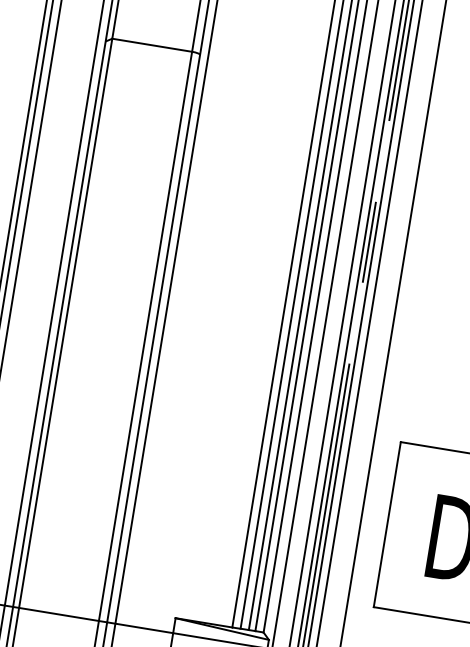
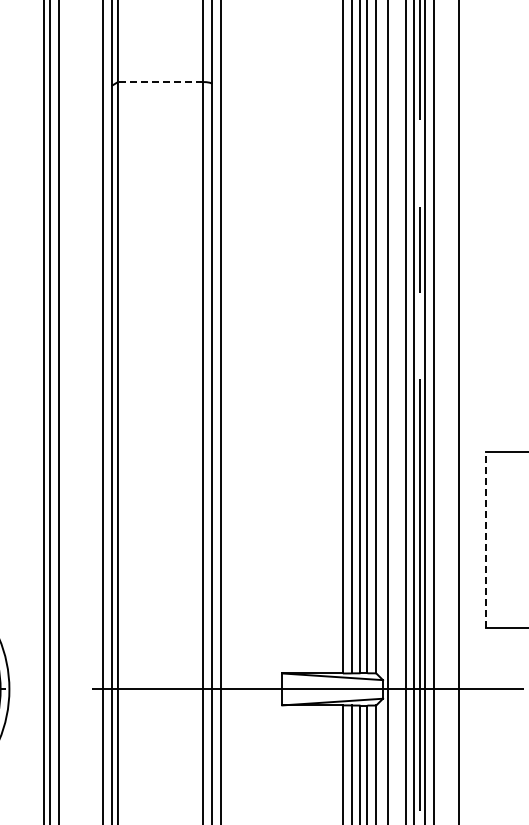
line: (152, 45) -> (160, 82), solid -> dashed
line: (387, 523) -> (486, 539), solid -> dashed

